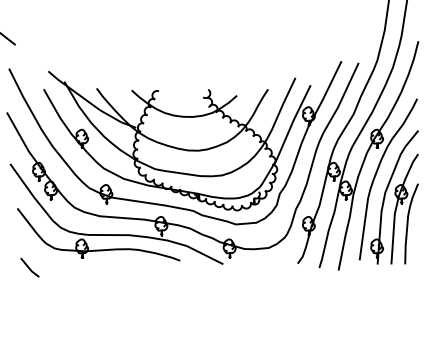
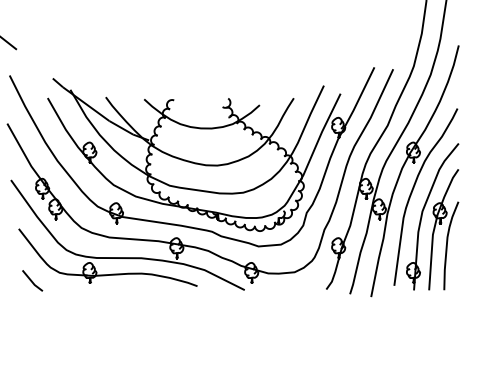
line: (29, 267) -> (32, 280), moved

